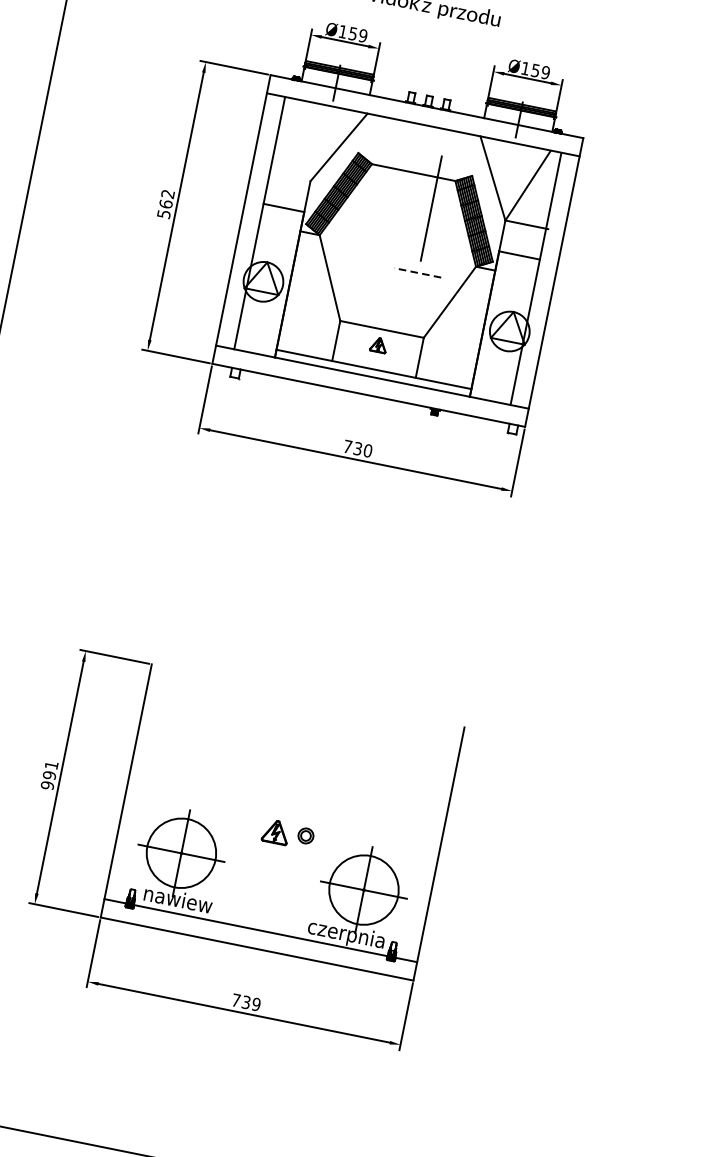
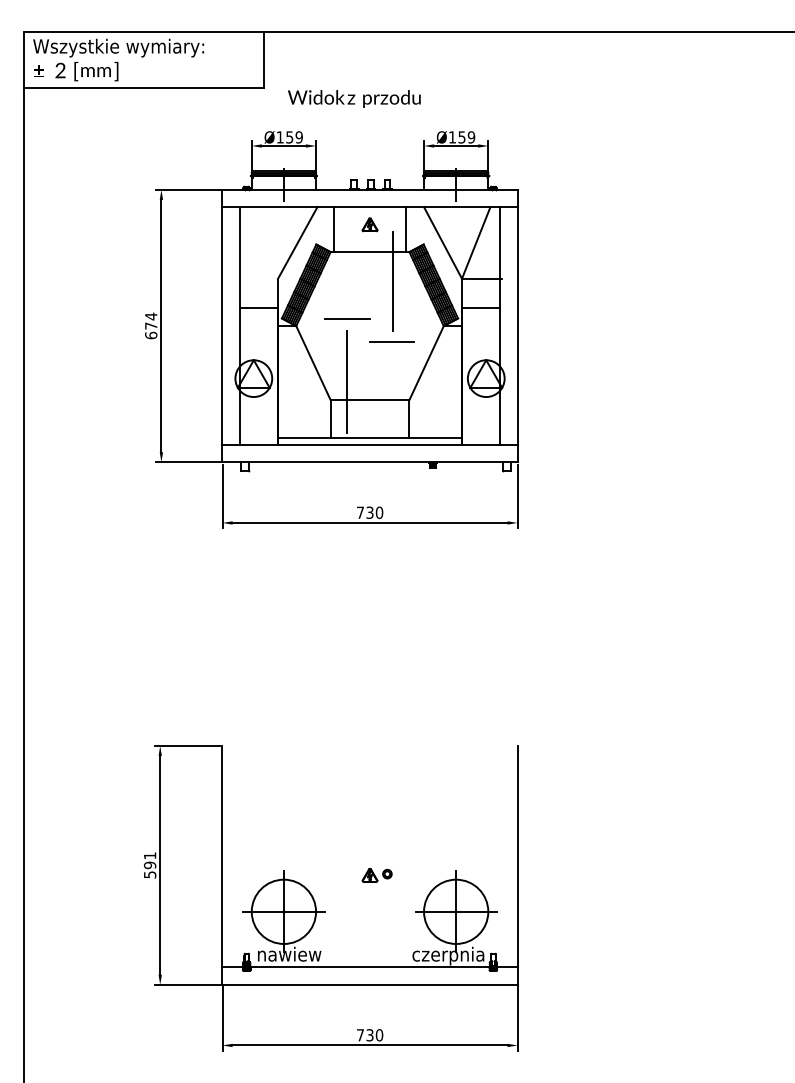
line: (380, 141) -> (334, 229), added
line: (457, 156) -> (406, 229), added
text: (166, 203) -> (151, 325), 562 -> 674
line: (375, 239) -> (347, 319), added
line: (417, 272) -> (391, 342), dashed -> solid
line: (362, 304) -> (347, 381), added
part: (378, 344) -> (369, 224), moved
text: (46, 785) -> (149, 874), 991 -> 591
part: (287, 834) -> (376, 875), size x0.62
text: (256, 1004) -> (379, 1035), 739 -> 730

